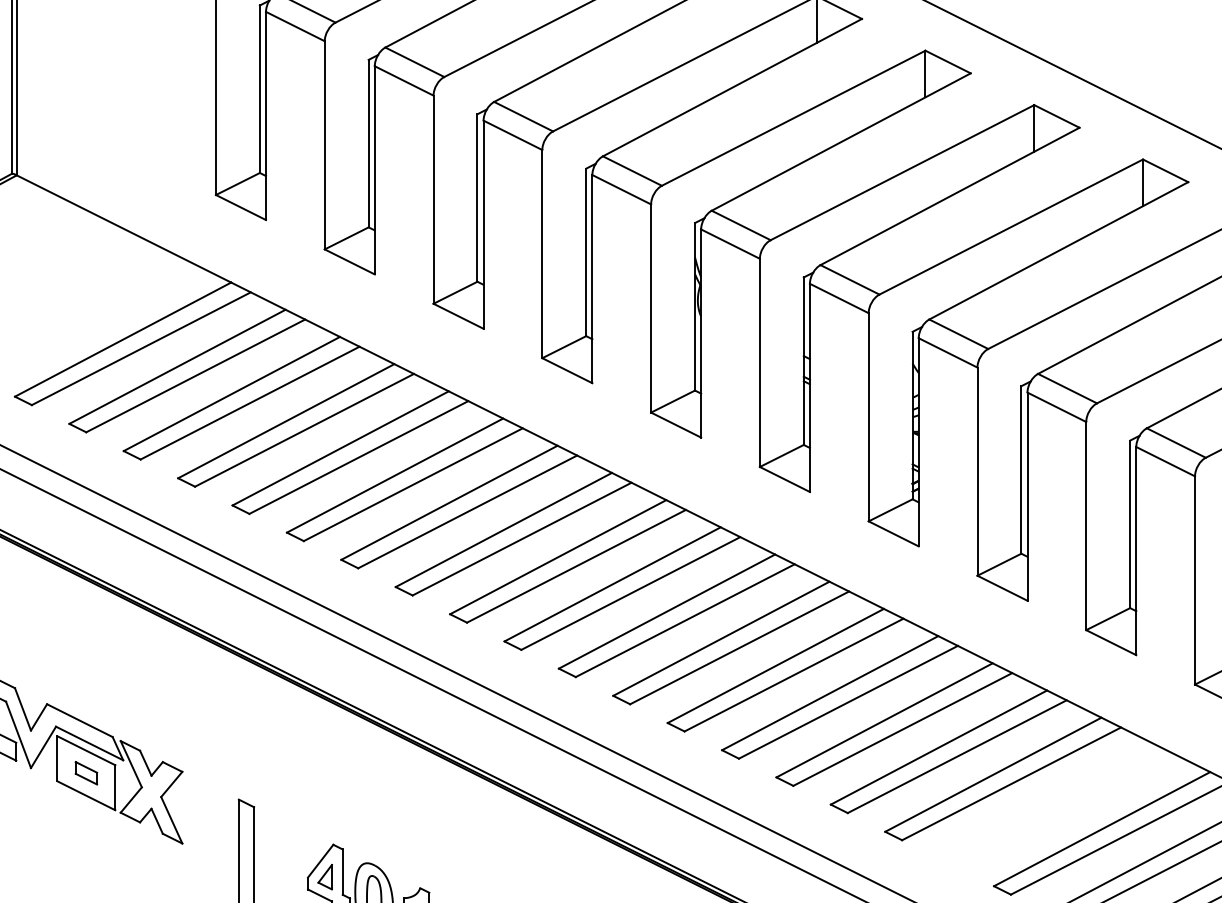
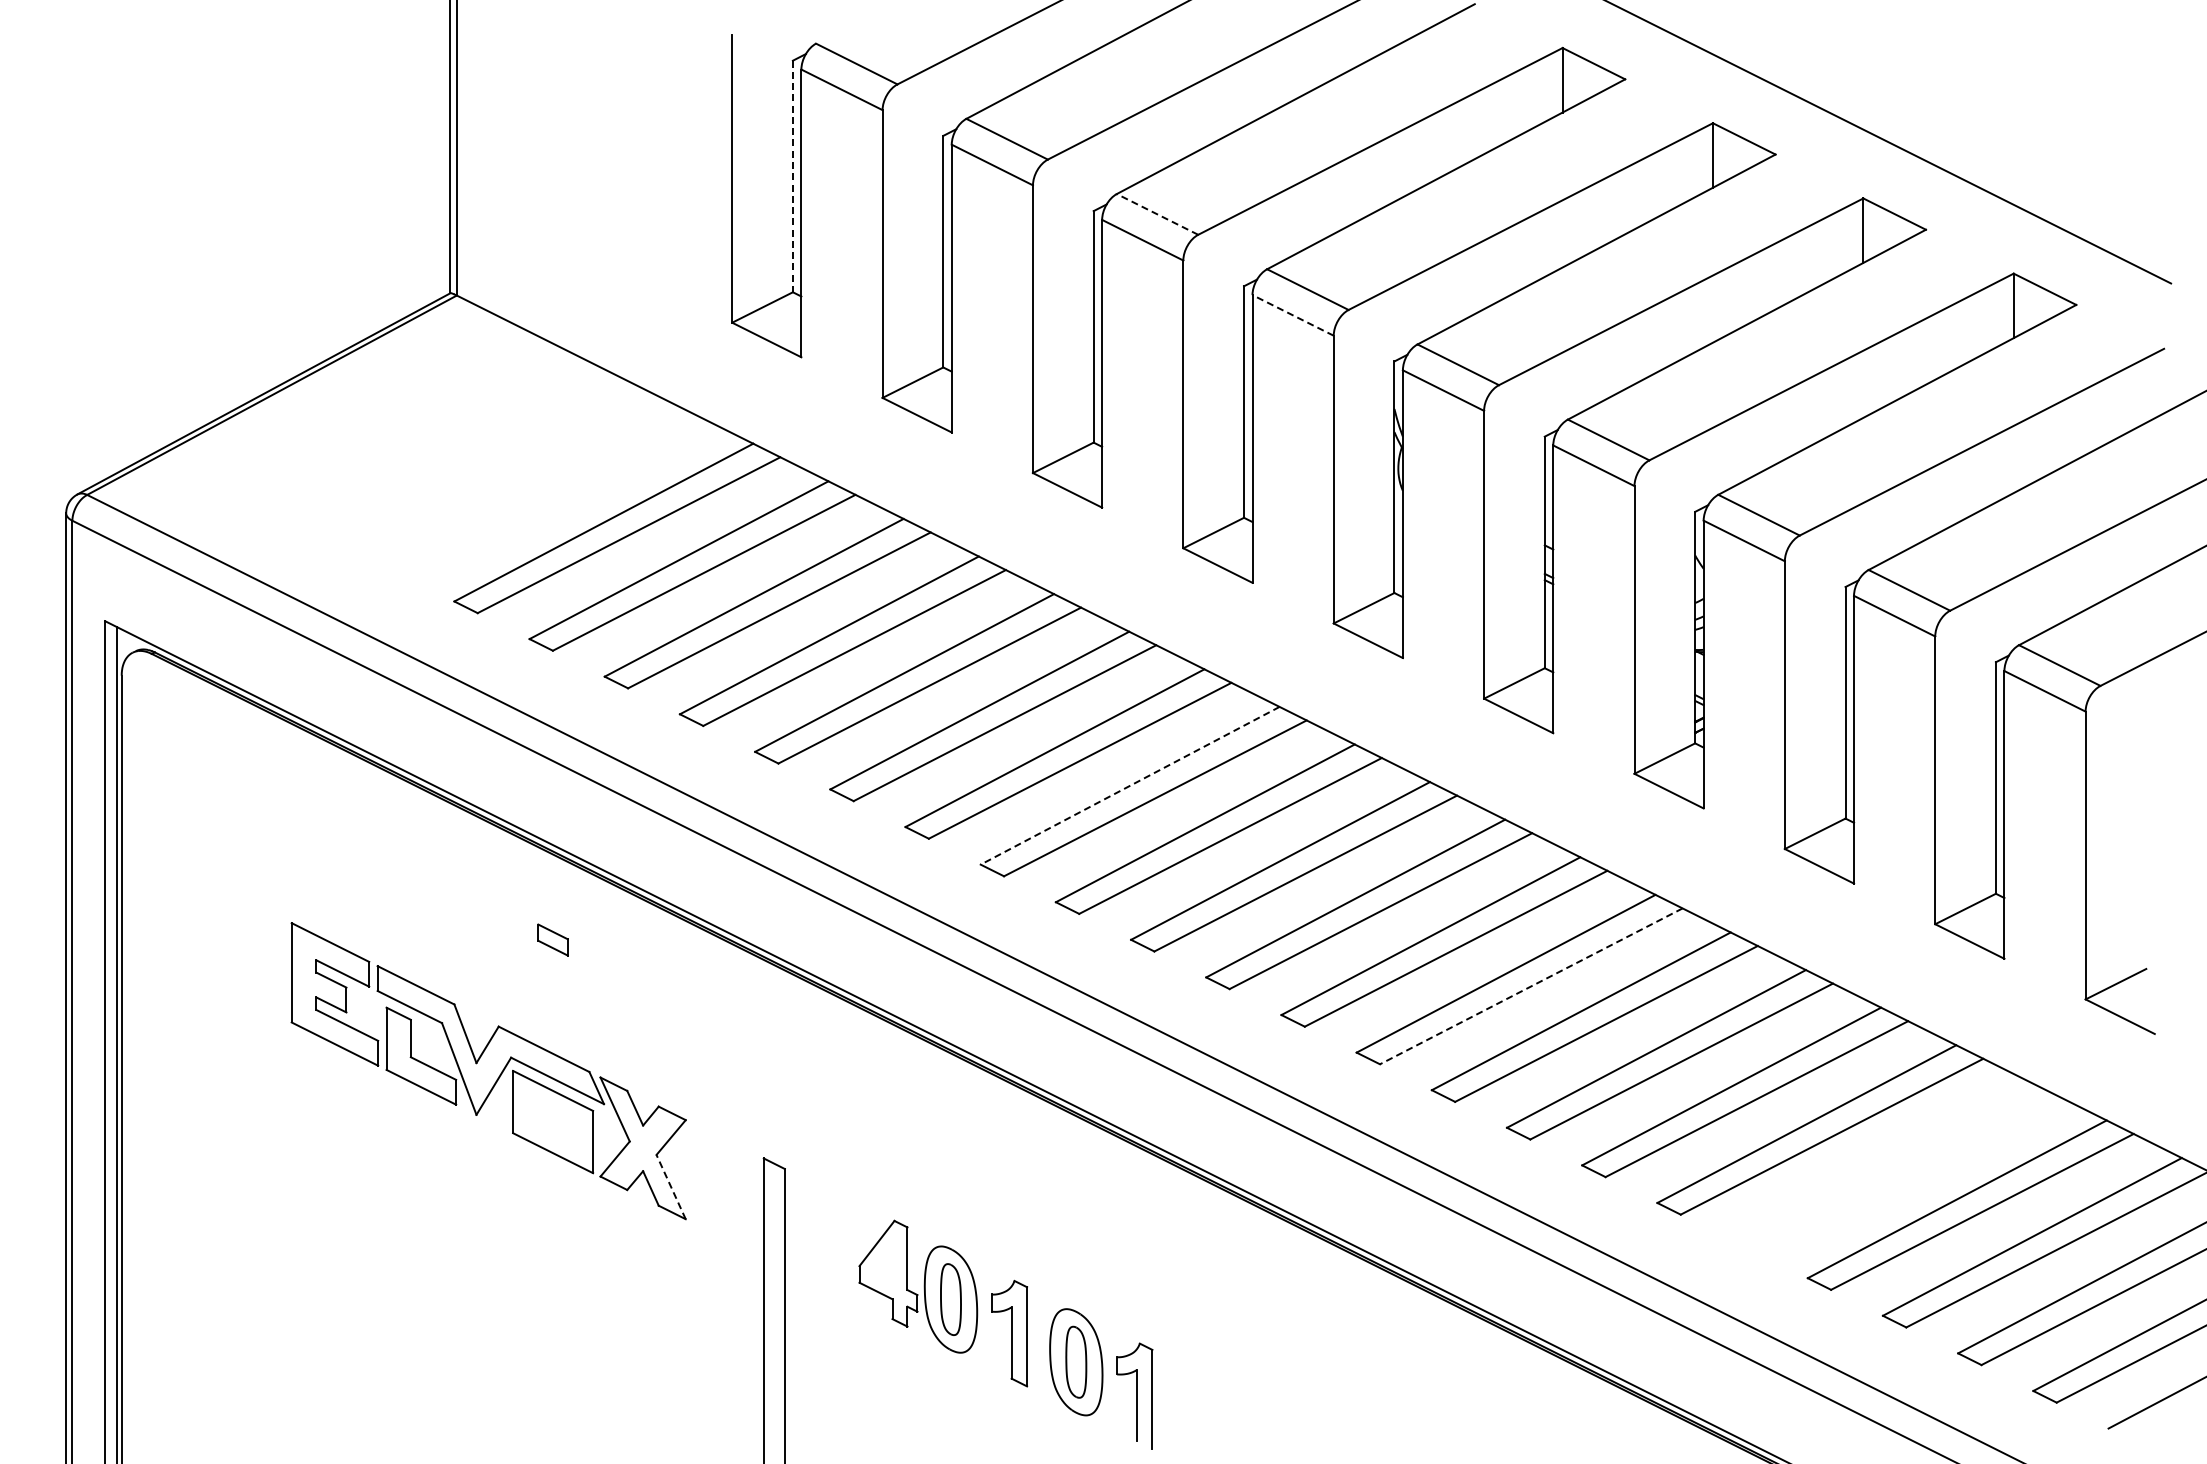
line: (259, 89) -> (792, 176), solid -> dashed
line: (523, 116) -> (1157, 214), solid -> dashed
line: (621, 189) -> (1292, 315), solid -> dashed
line: (504, 529) -> (1130, 785), solid -> dashed
line: (793, 675) -> (1530, 986), solid -> dashed
part: (85, 772) -> (552, 939), moved
line: (171, 819) -> (670, 1186), solid -> dashed
part: (324, 877) -> (882, 1265), removed

